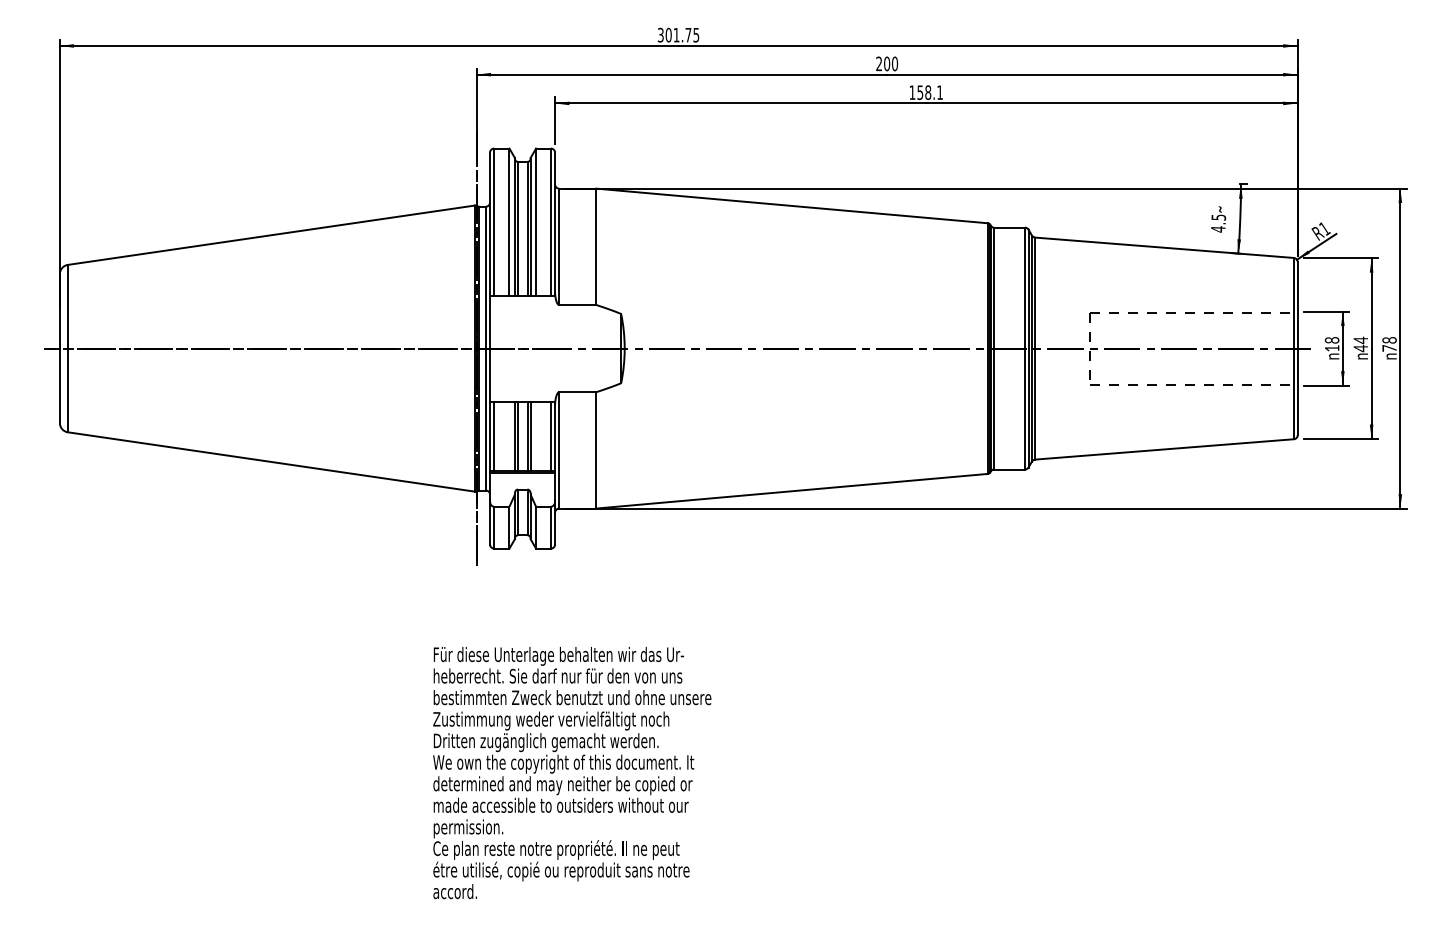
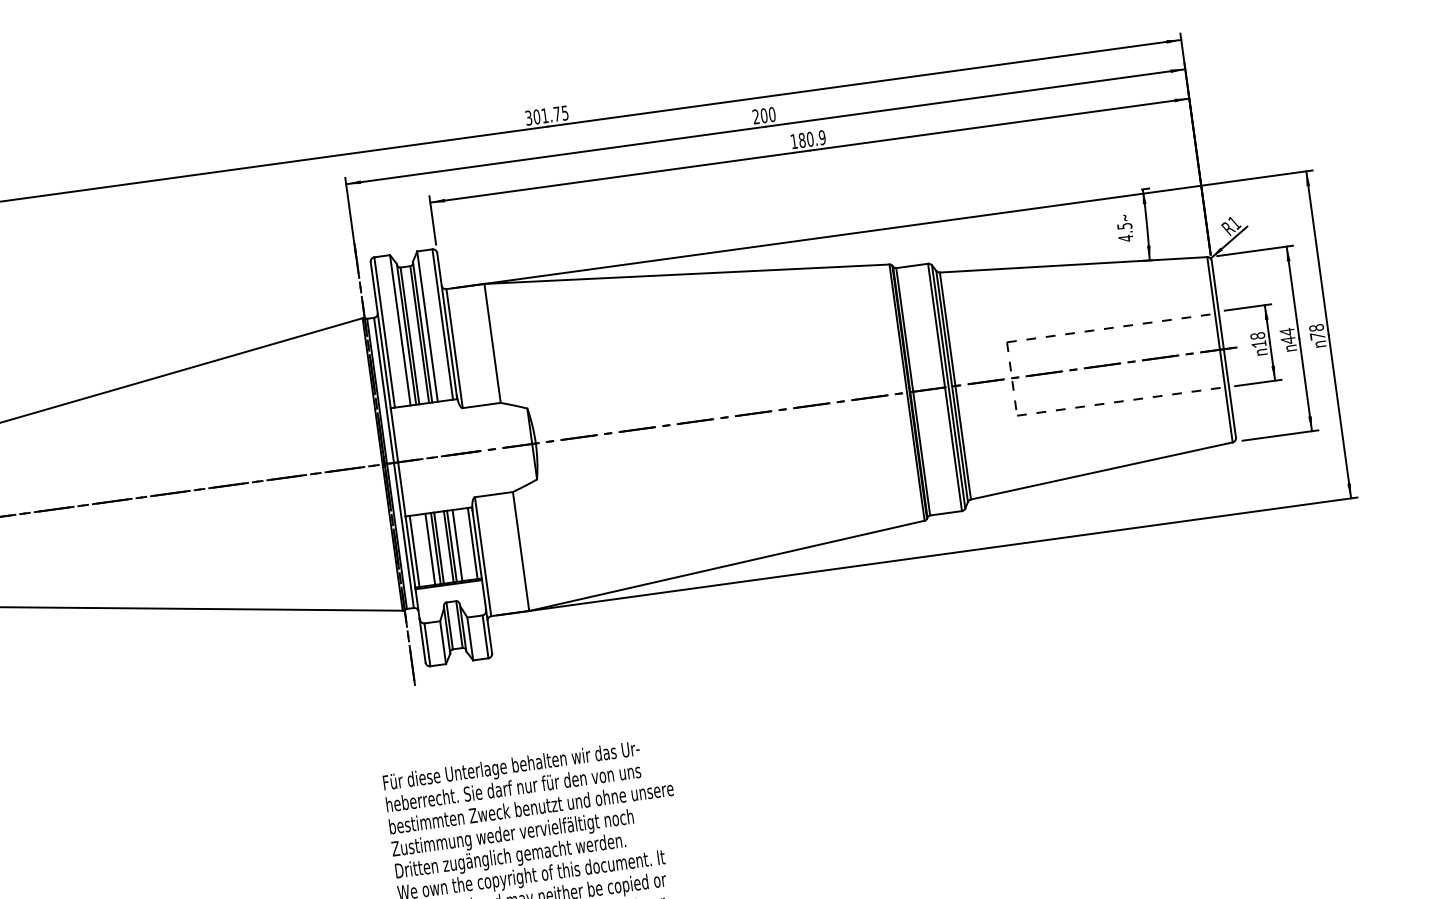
text: (930, 92) -> (812, 138), 158.1 -> 180.9
line: (509, 436) -> (430, 549), added
line: (536, 436) -> (457, 545), added

